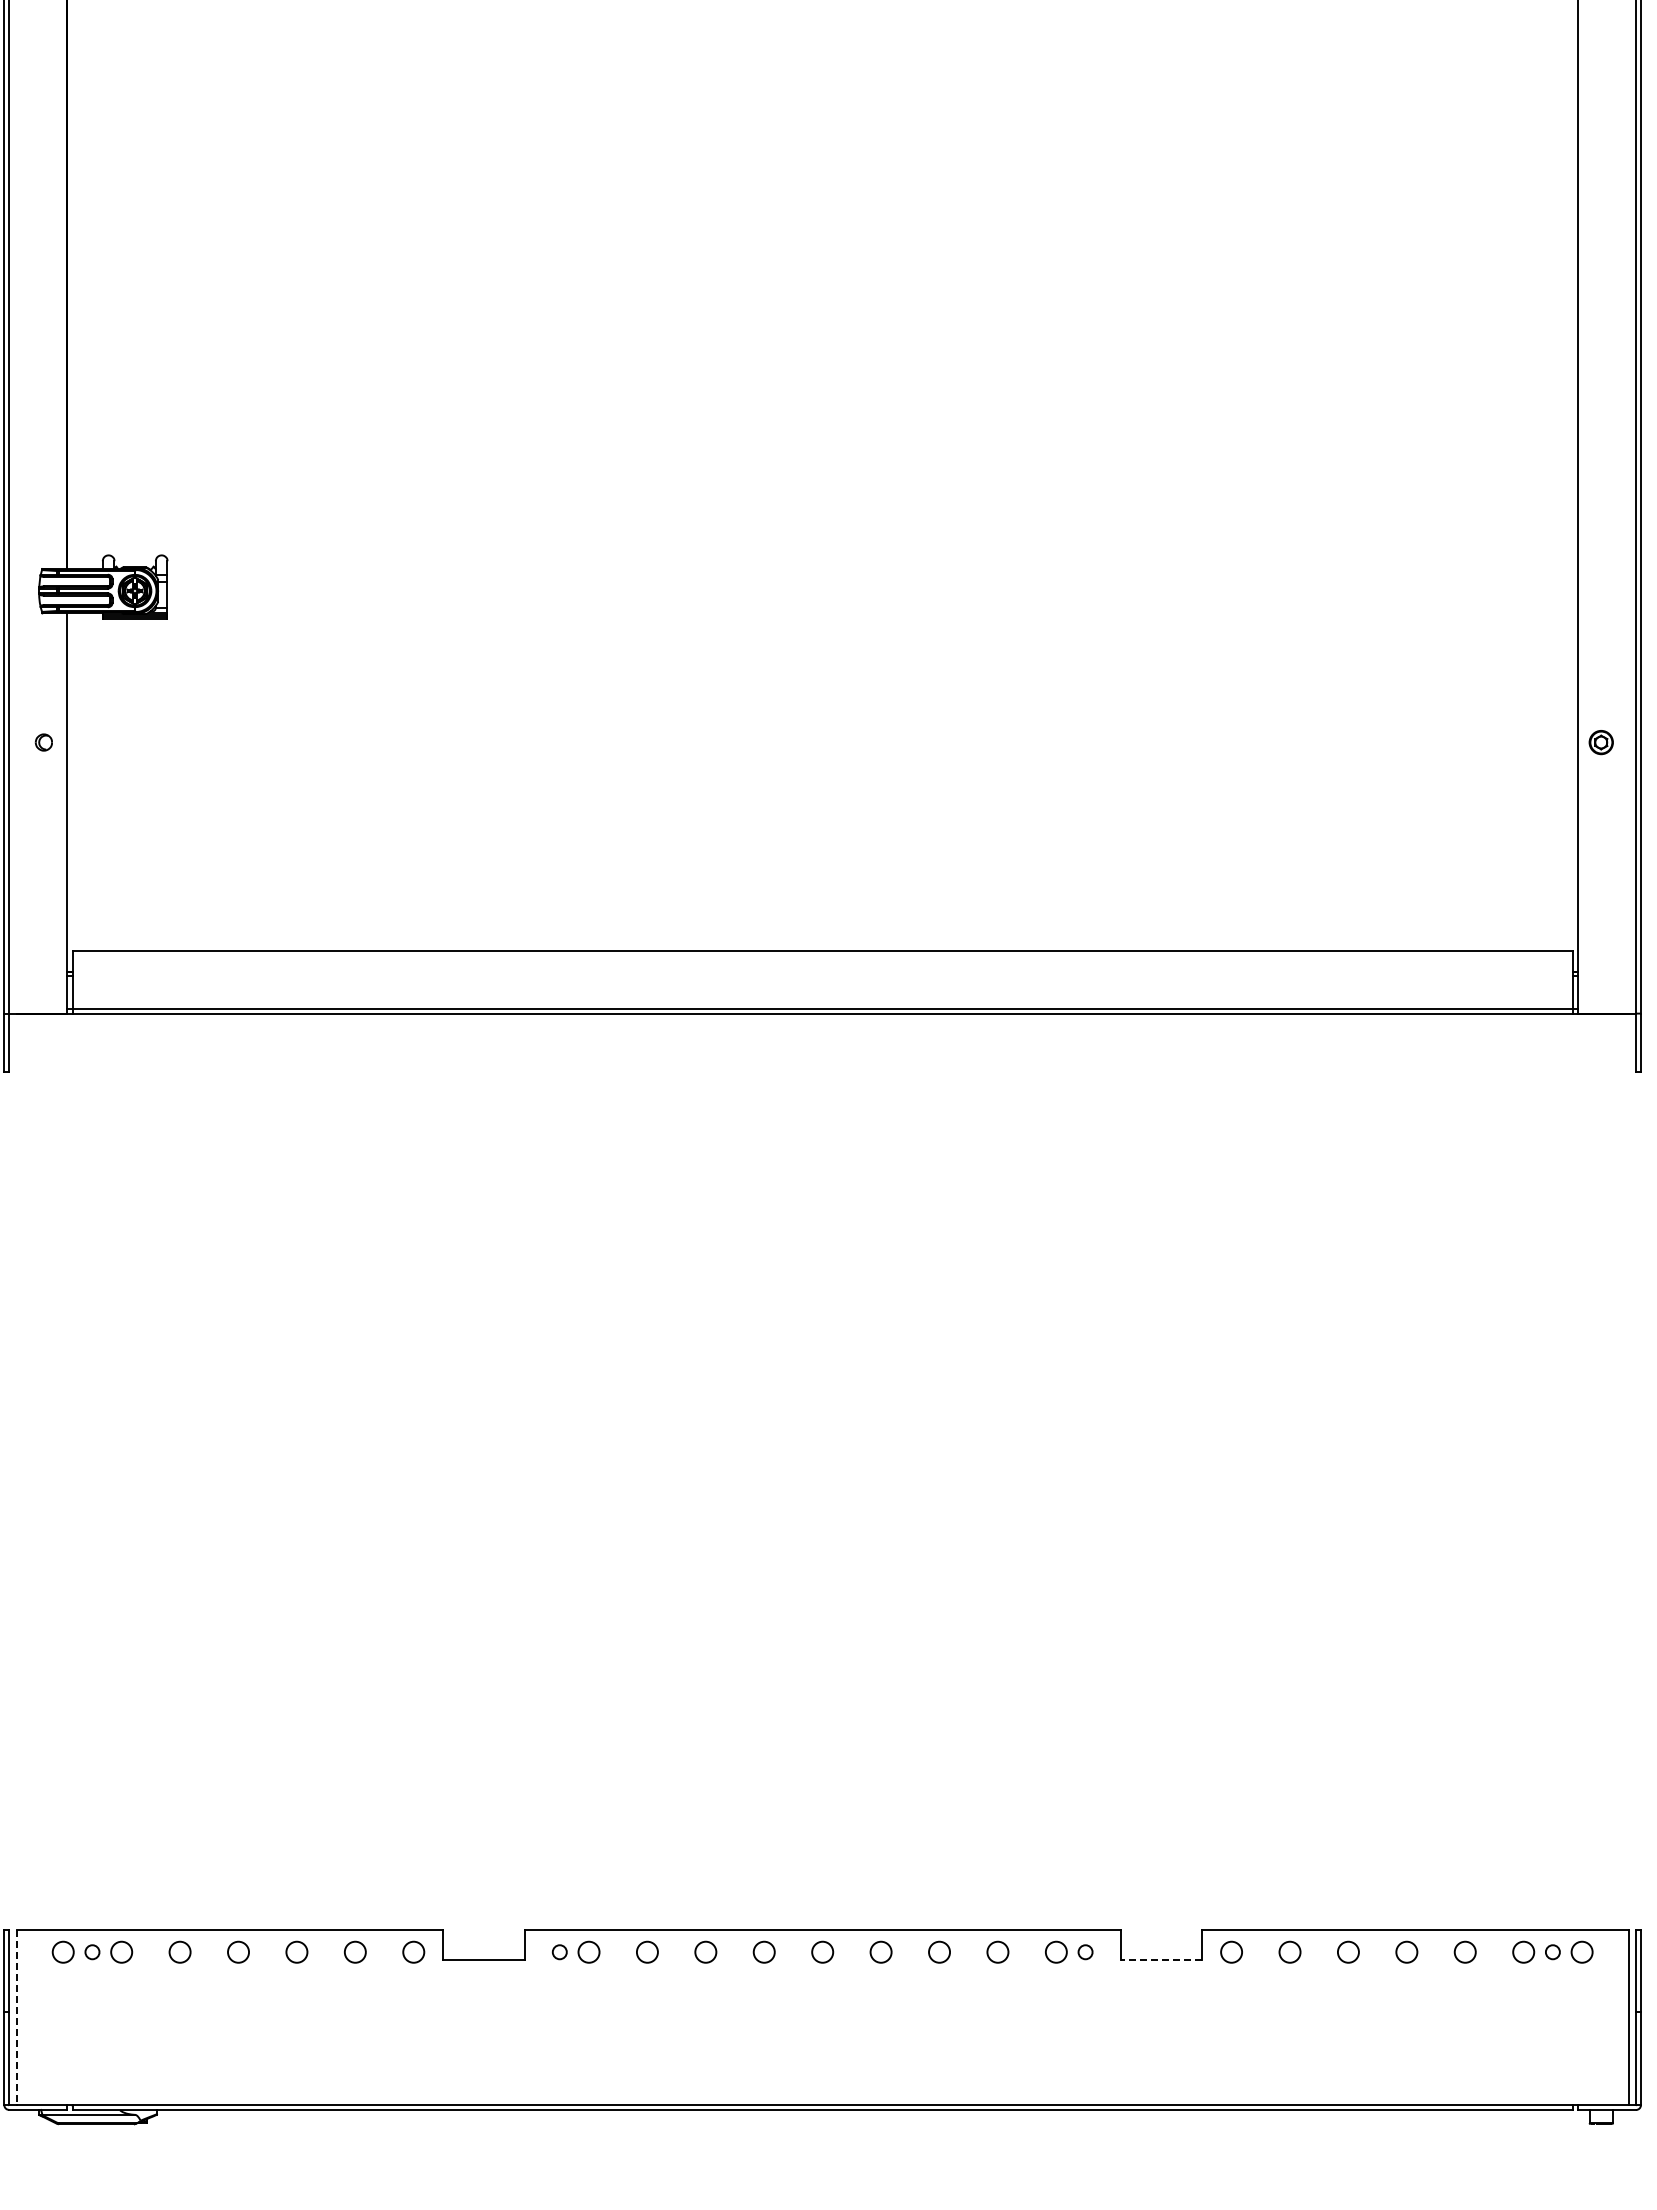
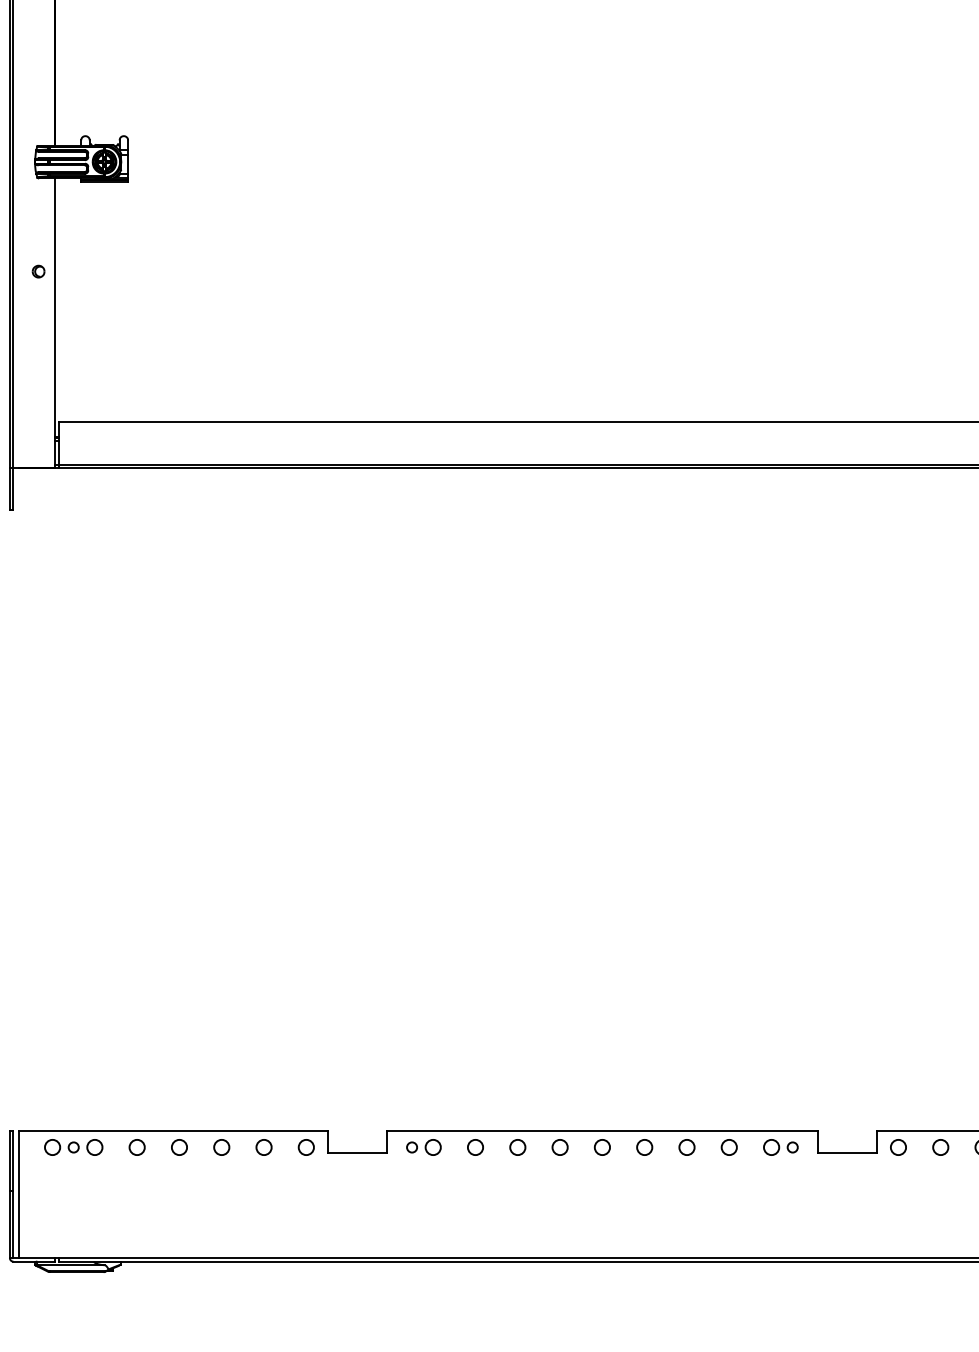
line: (1161, 1960) -> (847, 1153), dashed -> solid
line: (16, 2017) -> (18, 1194), dashed -> solid

